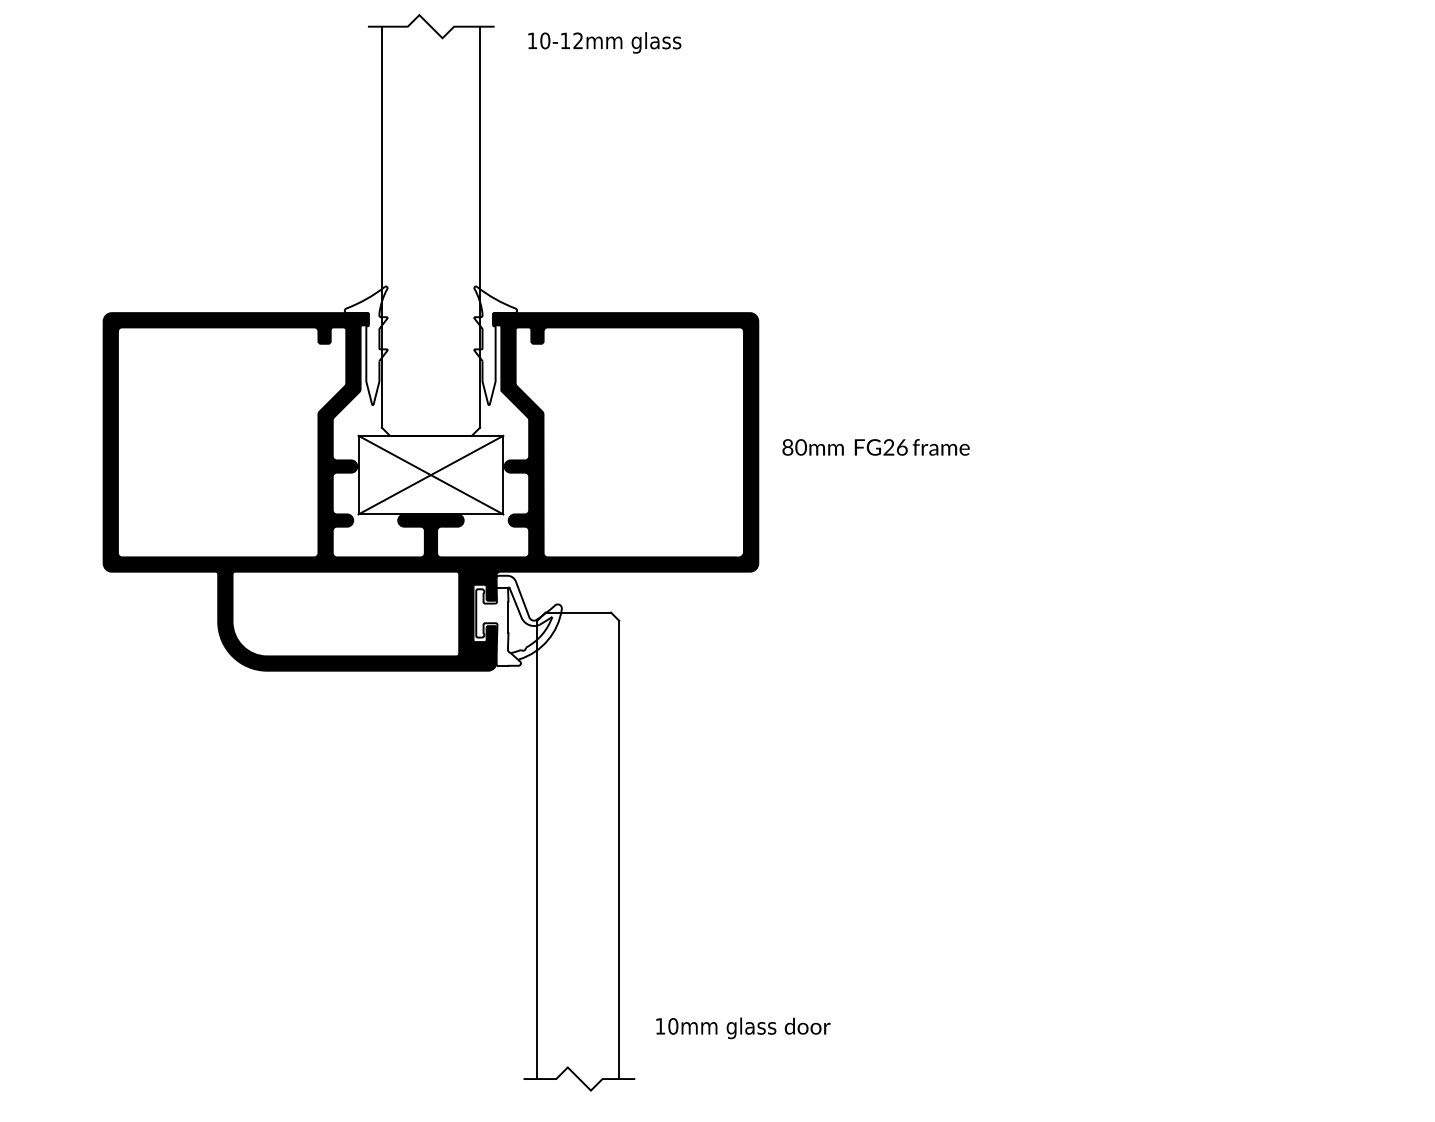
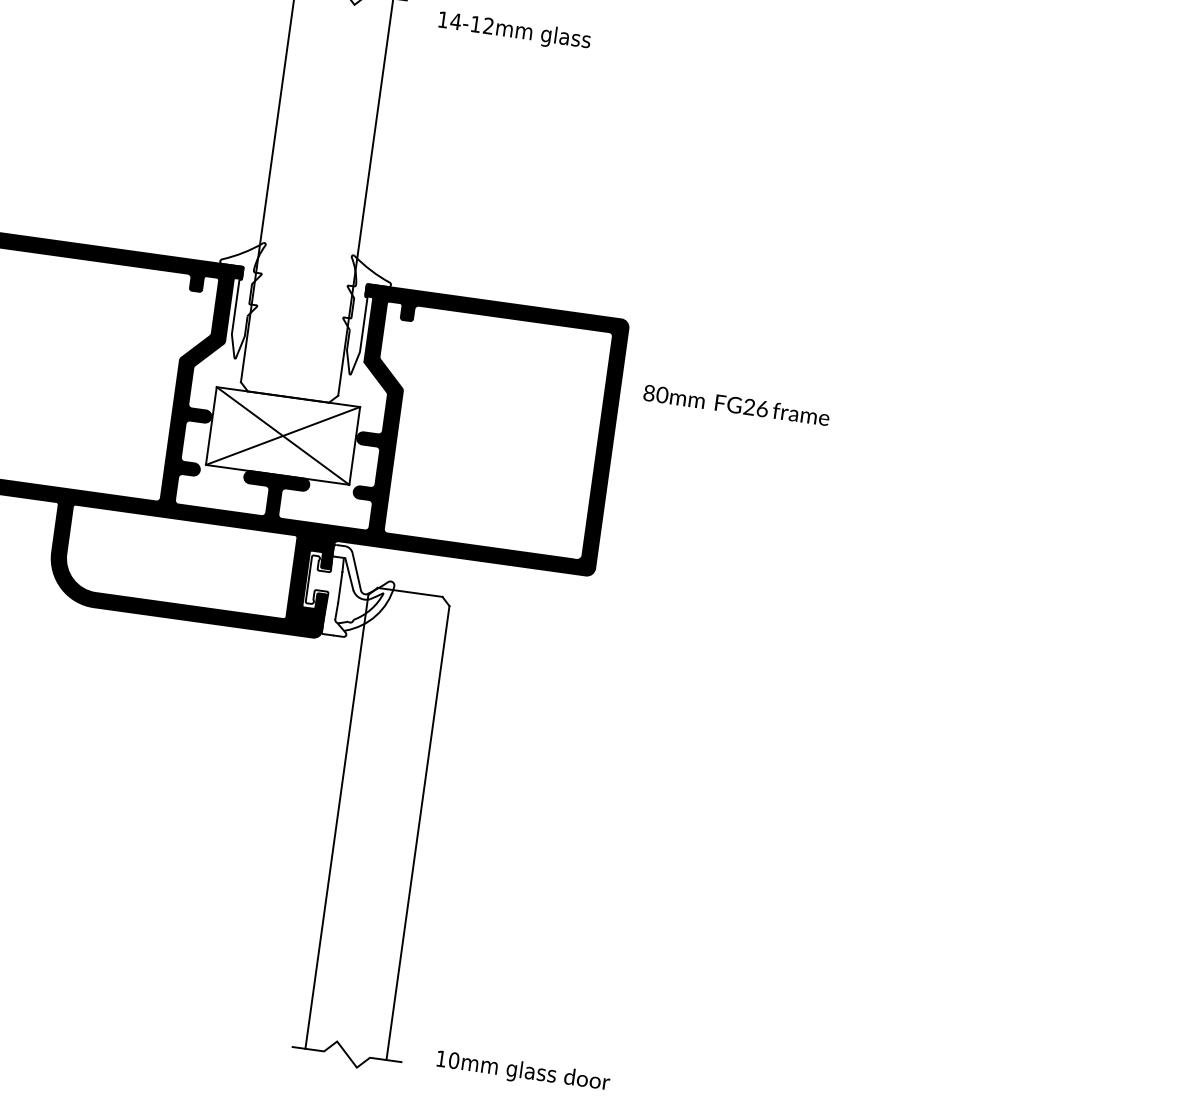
text: (545, 40) -> (456, 21), 10-12mm -> 14-12mm
text: (875, 447) -> (736, 405), moved
text: (743, 1028) -> (523, 1072), moved

